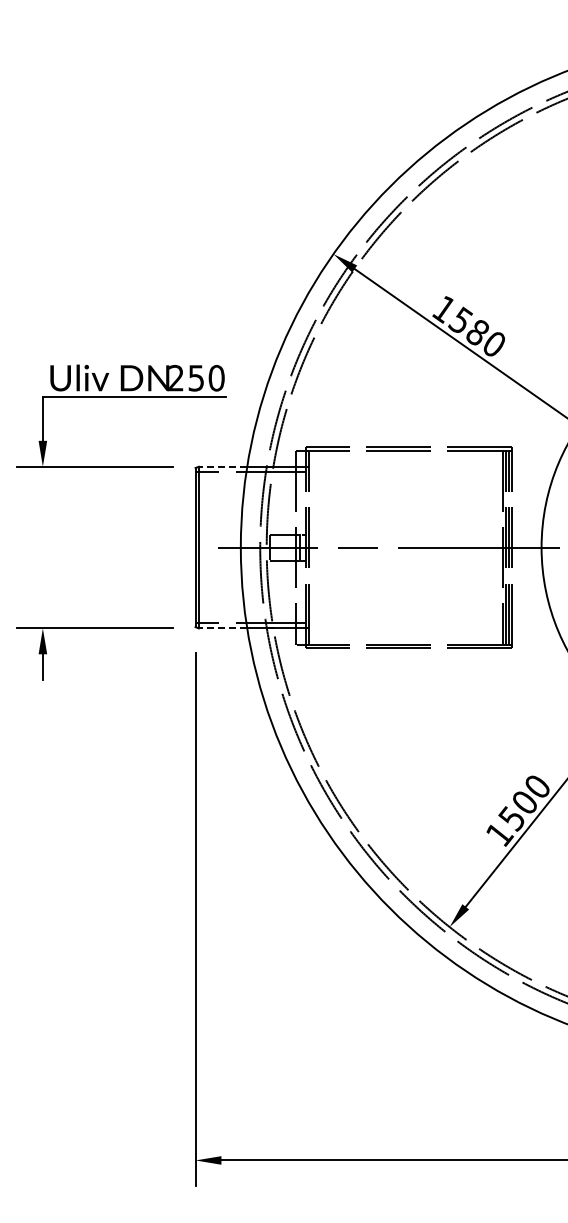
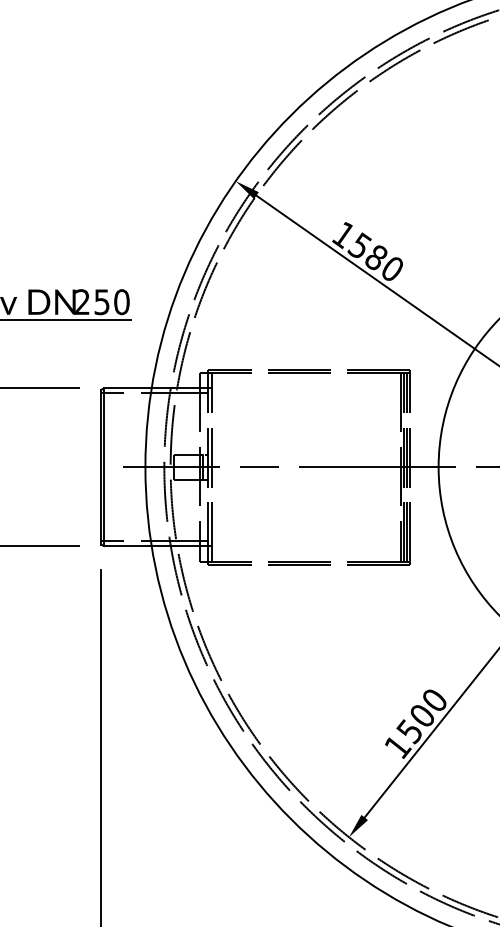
line: (222, 466) -> (127, 388), dashed -> solid
line: (222, 628) -> (127, 546), dashed -> solid

